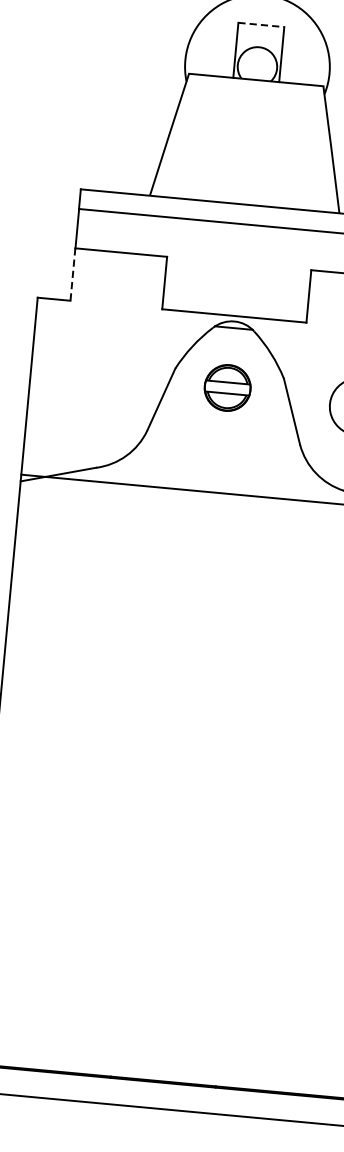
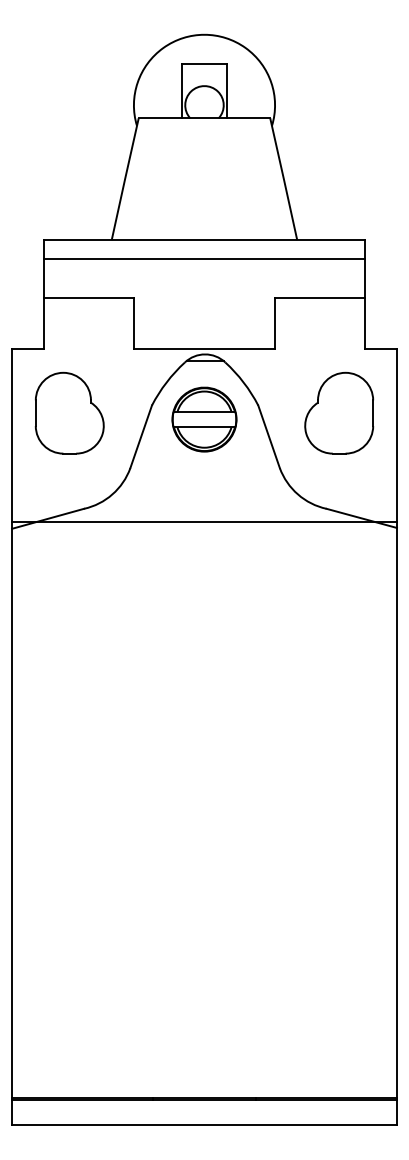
line: (262, 25) -> (205, 64), dashed -> solid
line: (73, 274) -> (44, 323), dashed -> solid
part: (90, 367) -> (69, 412), added
part: (227, 387) -> (204, 419), size x1.43

